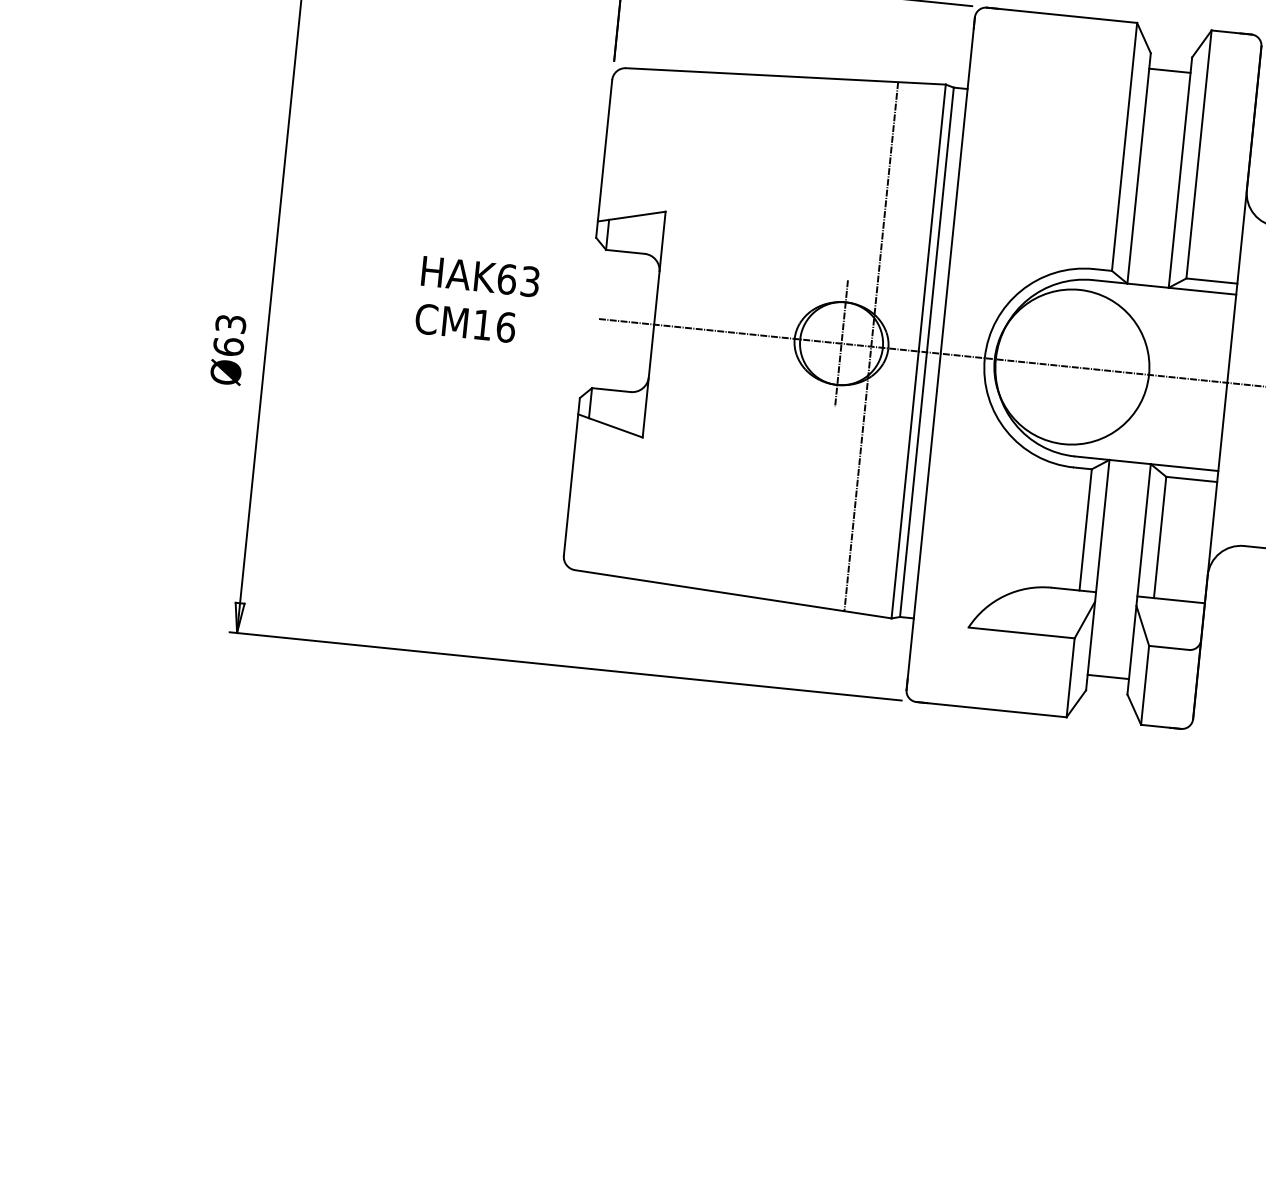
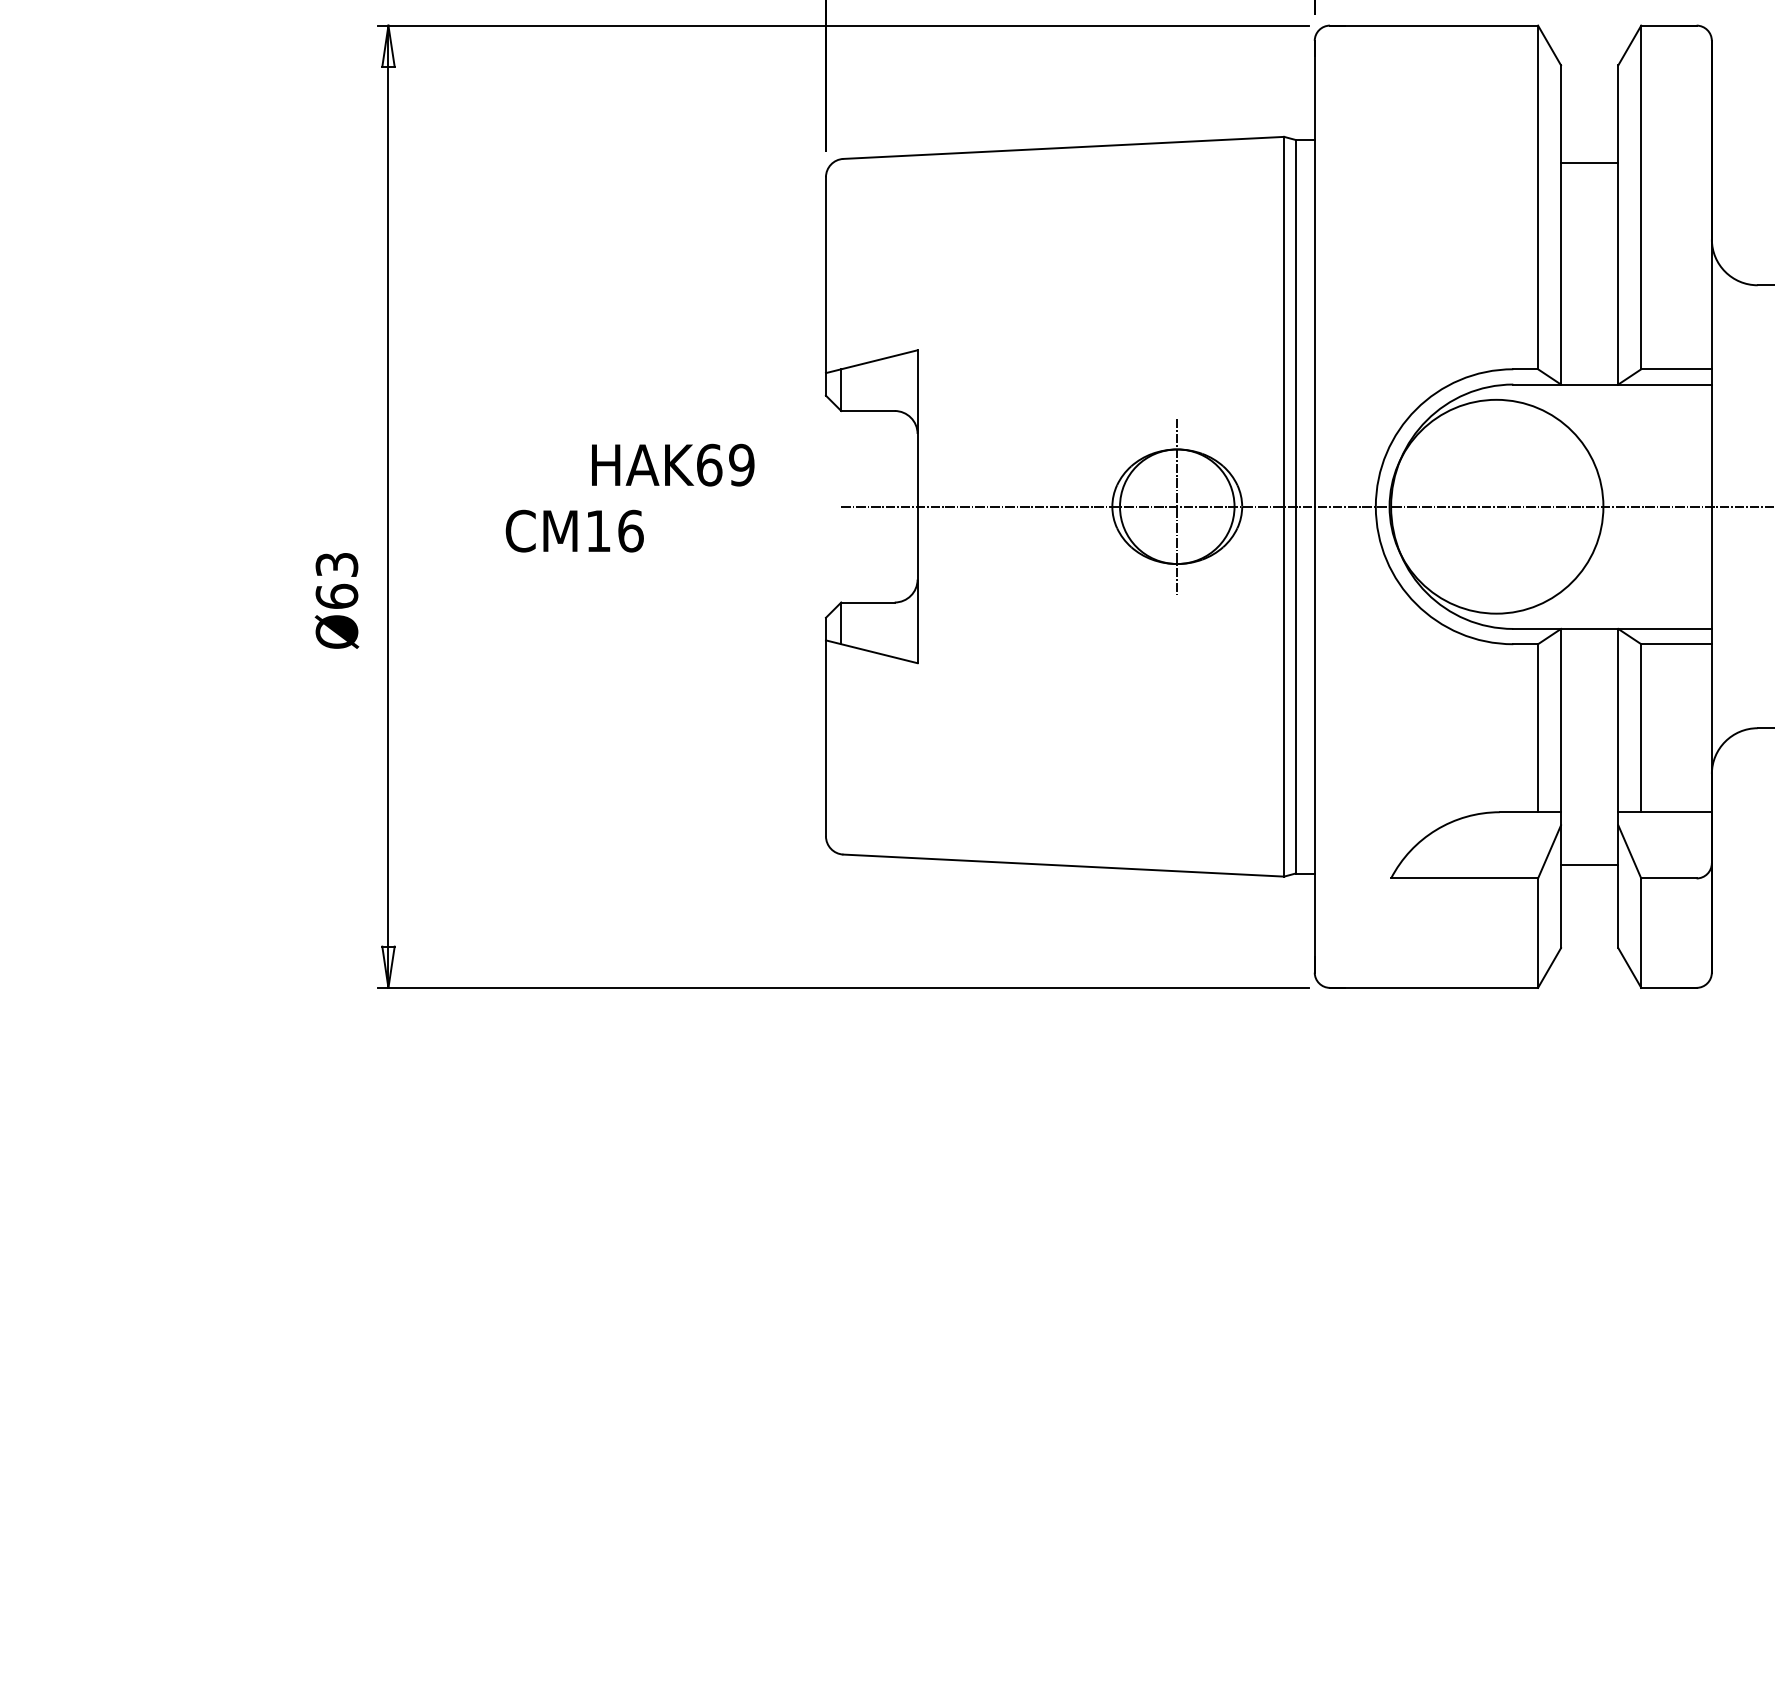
line: (1169, 70) -> (1589, 162), moved
text: (530, 281) -> (741, 465), HAK63 -> HAK69
text: (465, 322) -> (574, 530), moved
line: (871, 346) -> (1218, 506), removed
line: (1108, 676) -> (1589, 864), moved

